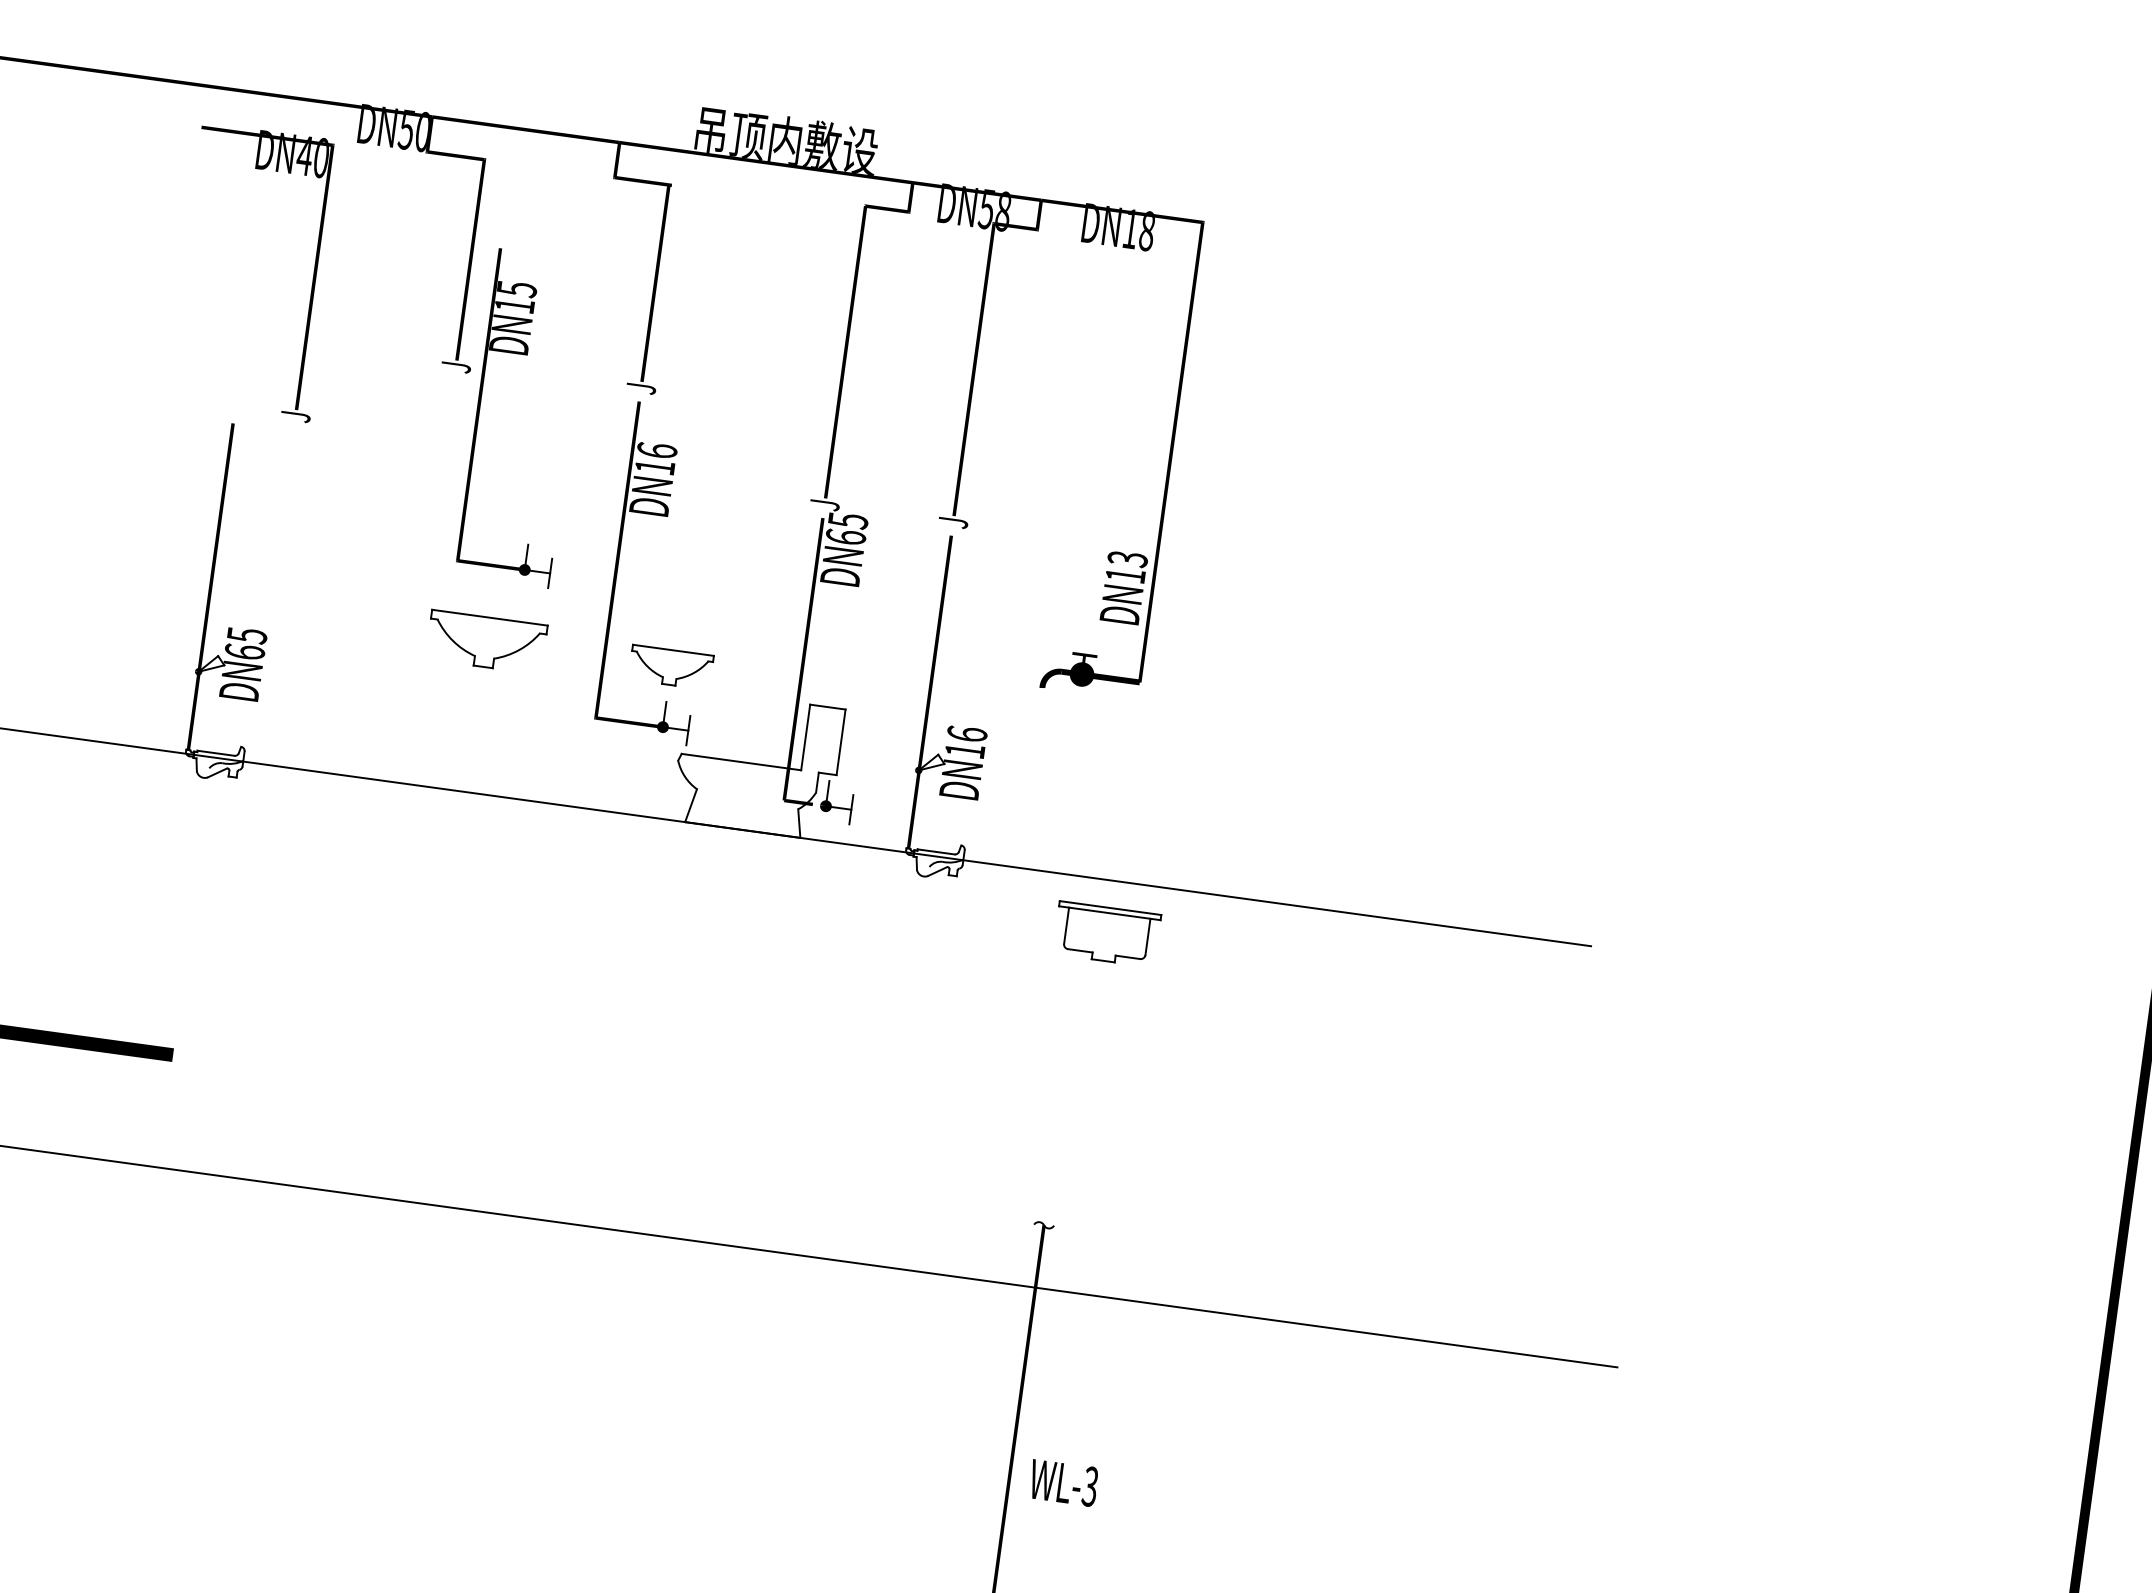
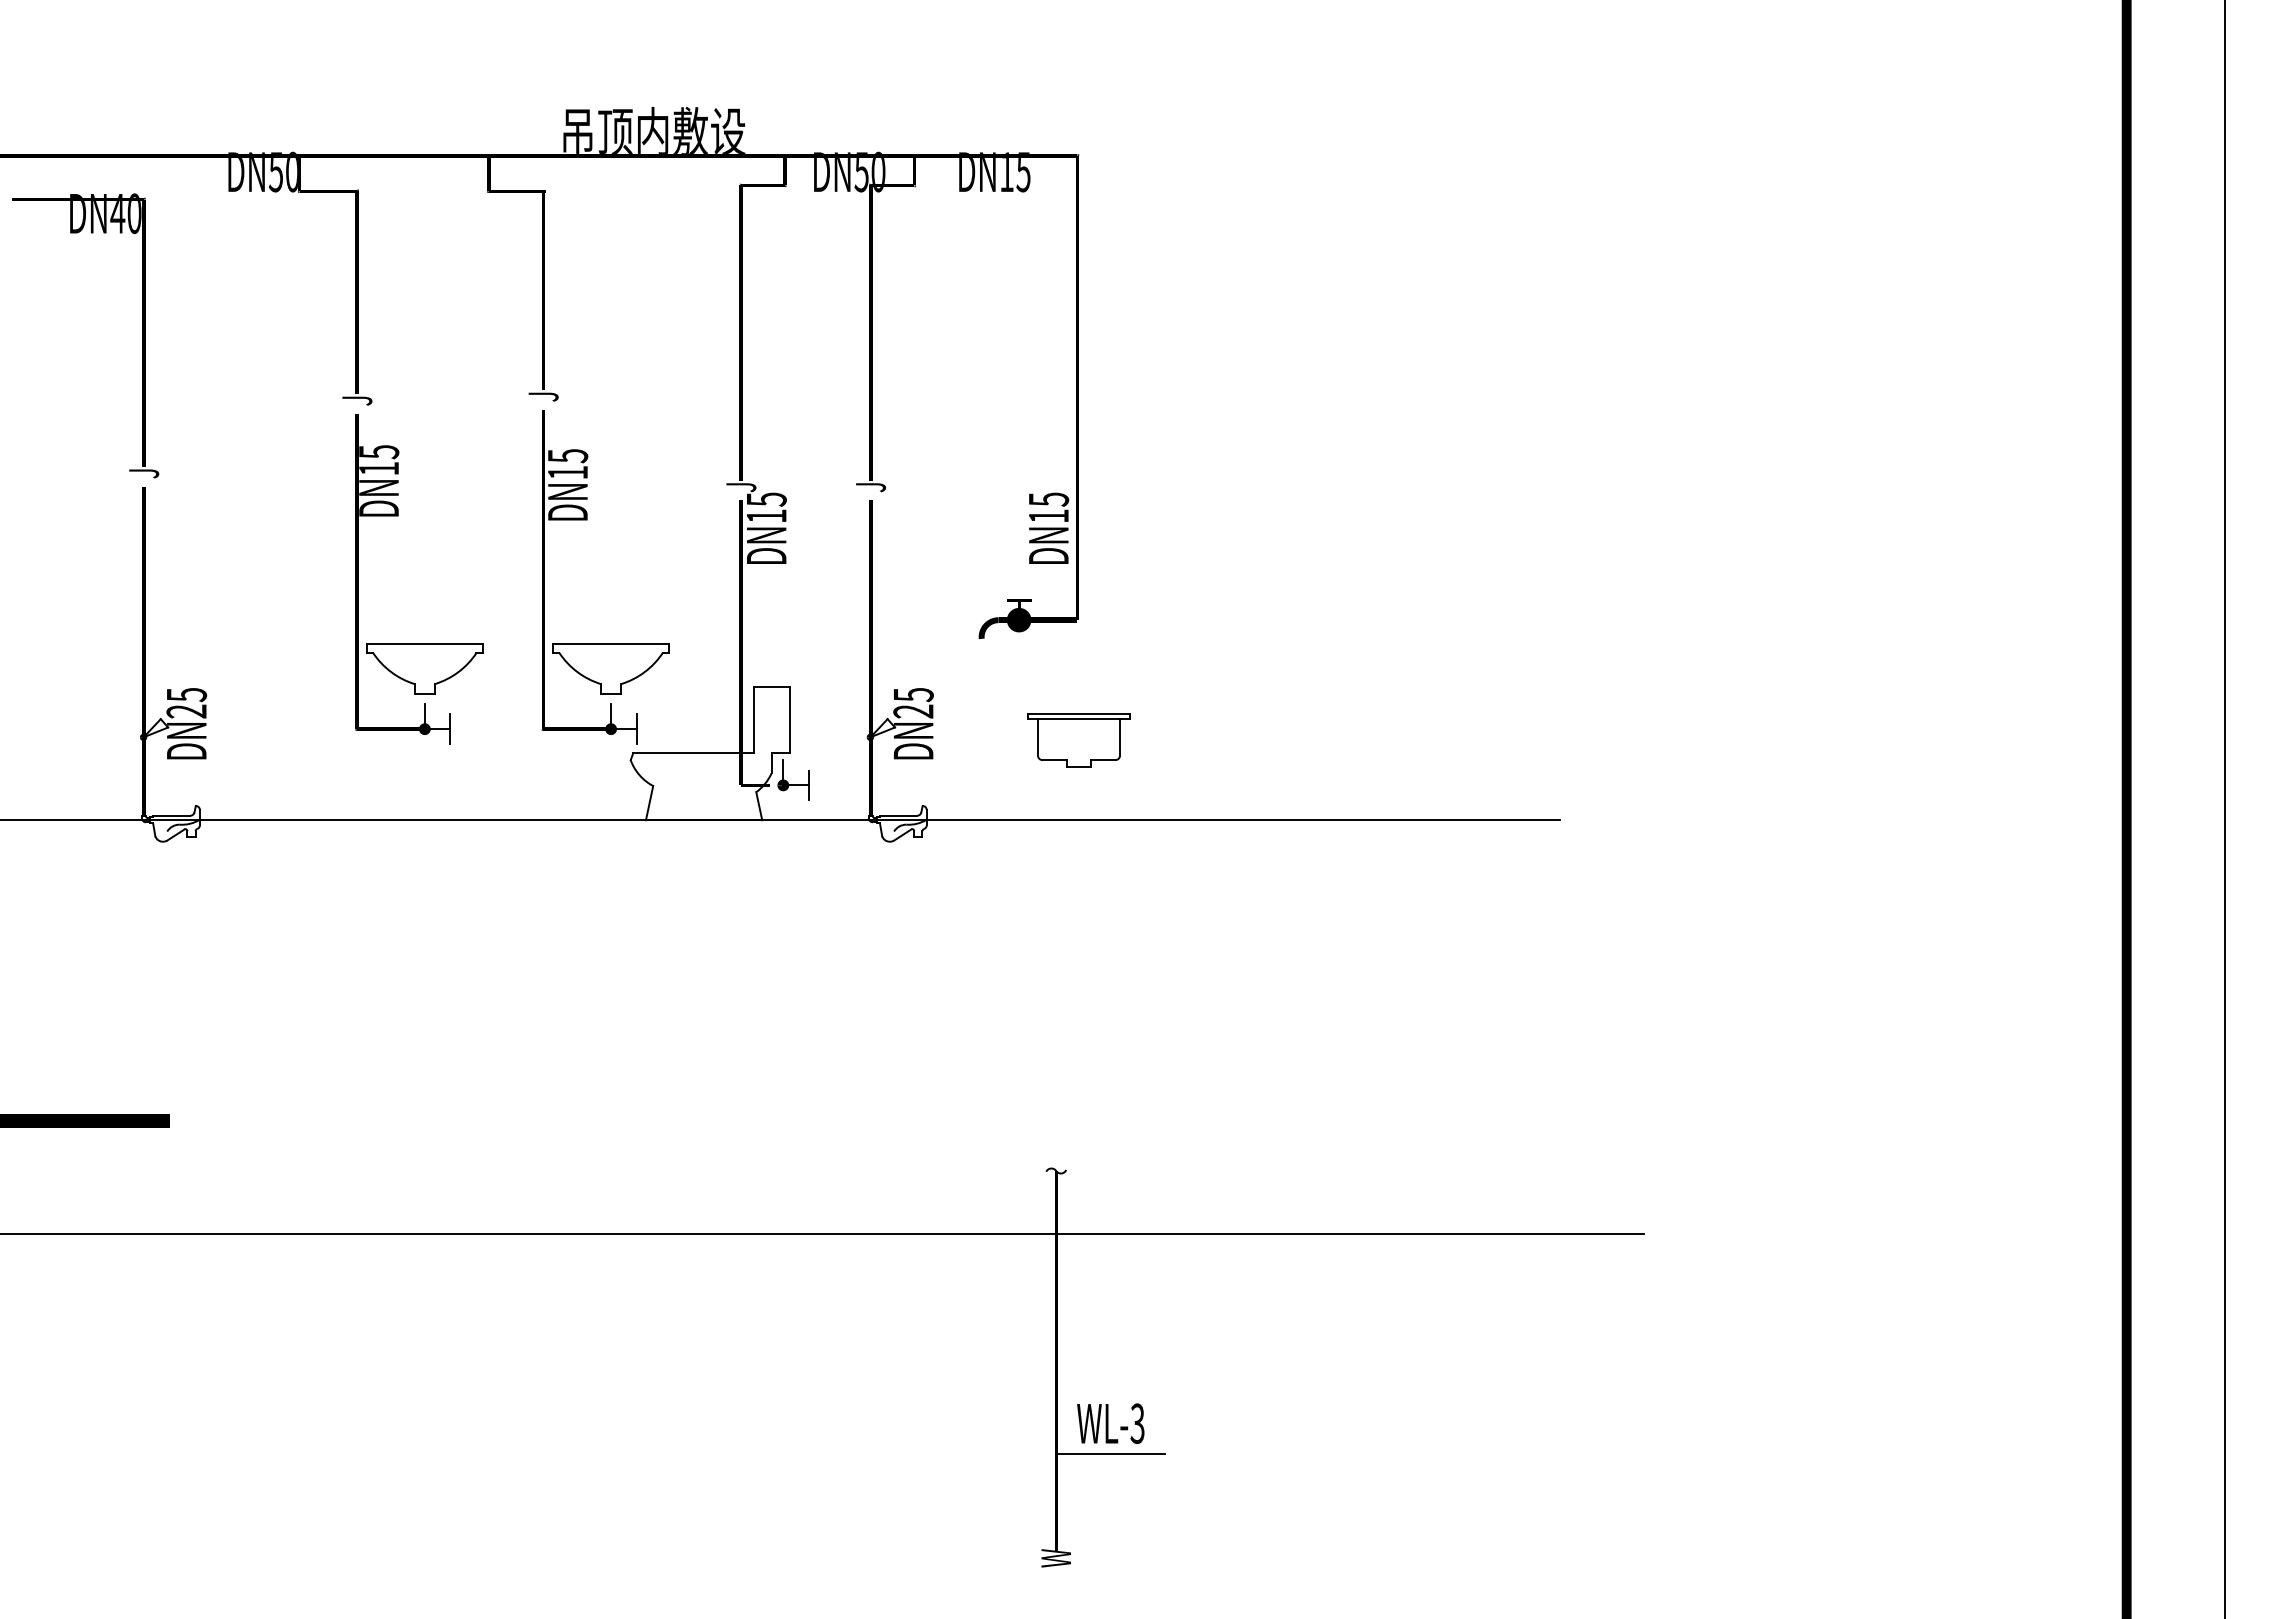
text: (1003, 210) -> (878, 171), DN58 -> DN50
text: (1147, 230) -> (1023, 171), DN18 -> DN15
text: (256, 272) -> (85, 335), moved
part: (479, 412) -> (358, 579), moved
text: (656, 451) -> (567, 456), DN16 -> DN15
text: (845, 536) -> (766, 515), DN65 -> DN15
text: (1127, 558) -> (1048, 499), DN13 -> DN15
text: (244, 652) -> (186, 711), DN65 -> DN25
part: (670, 666) -> (610, 668), size x1.43
text: (966, 741) -> (913, 702), DN16 -> DN25
part: (1106, 934) -> (1078, 740), moved
line: (1059, 1512) -> (1110, 1453), added

